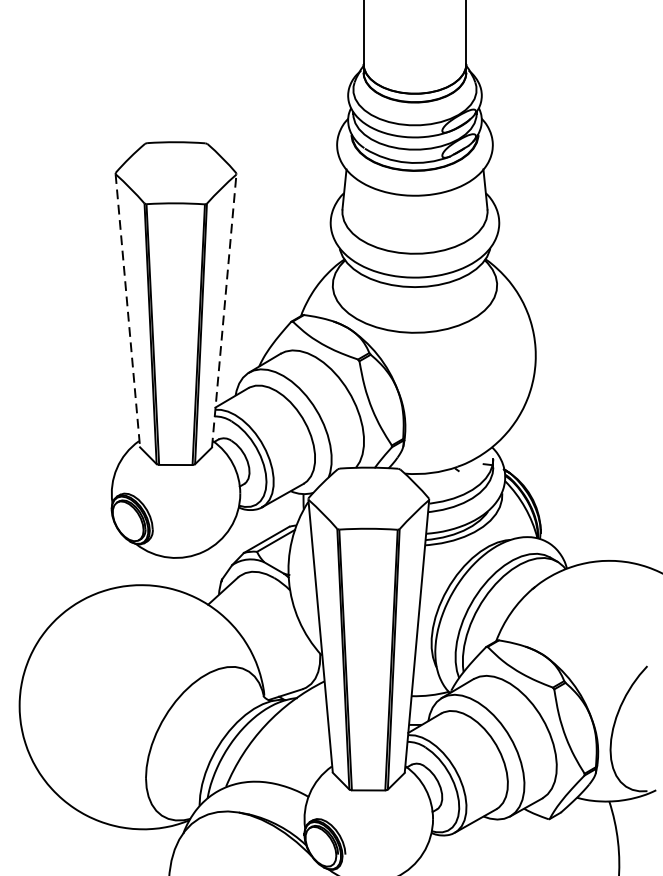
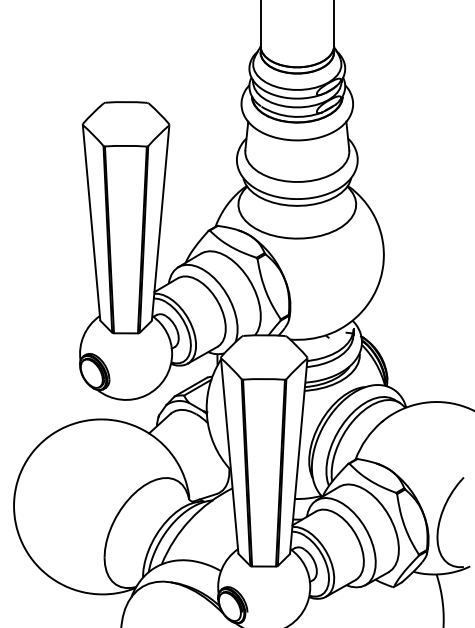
line: (127, 310) -> (91, 222), dashed -> solid
line: (224, 311) -> (160, 223), dashed -> solid

